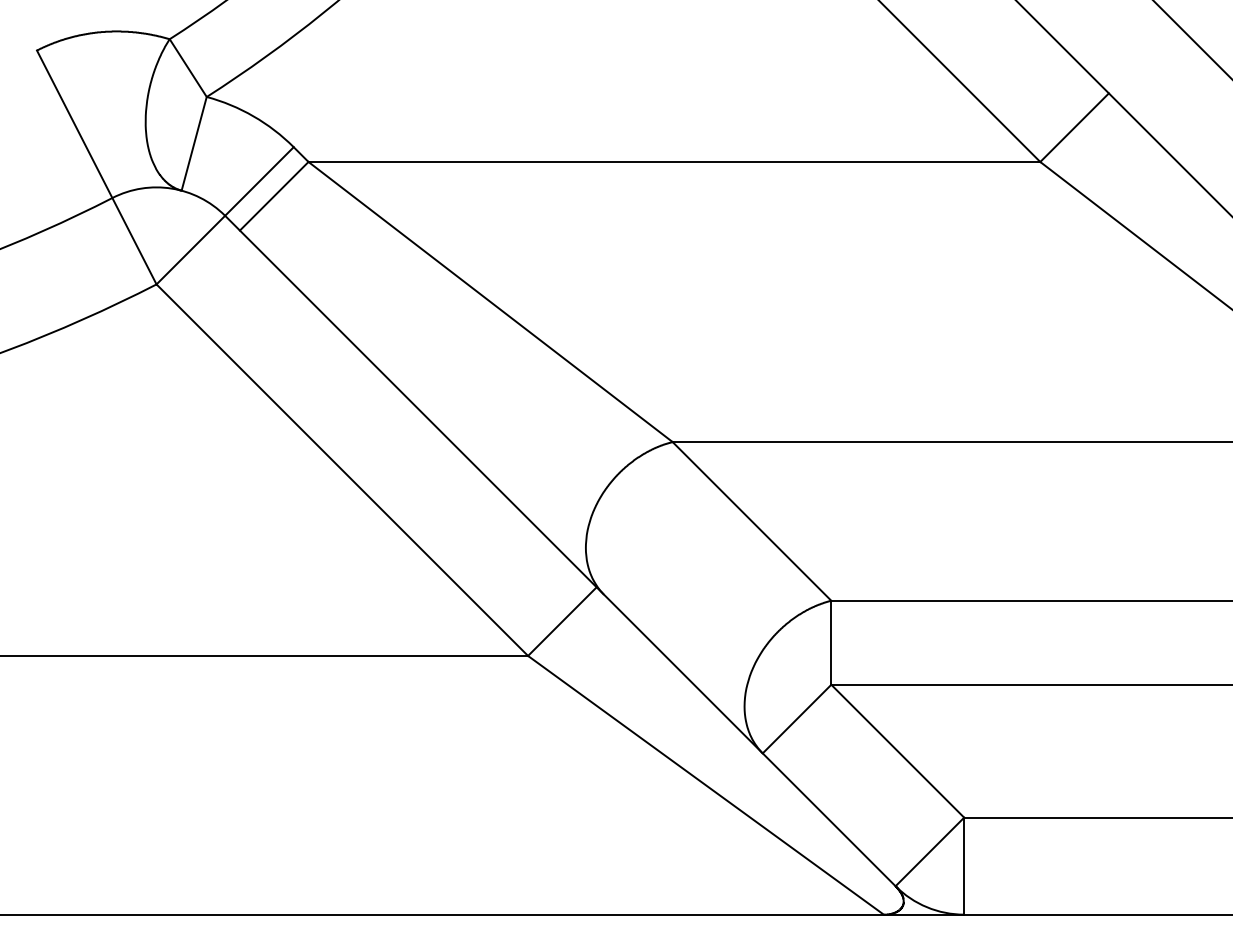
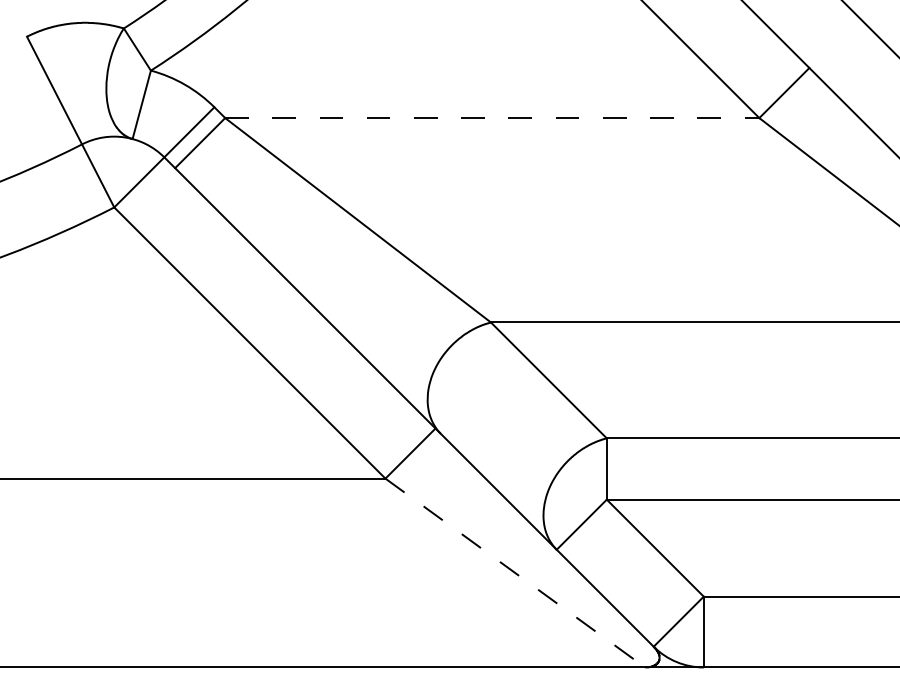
line: (674, 161) -> (492, 117), solid -> dashed
line: (705, 785) -> (514, 573), solid -> dashed

